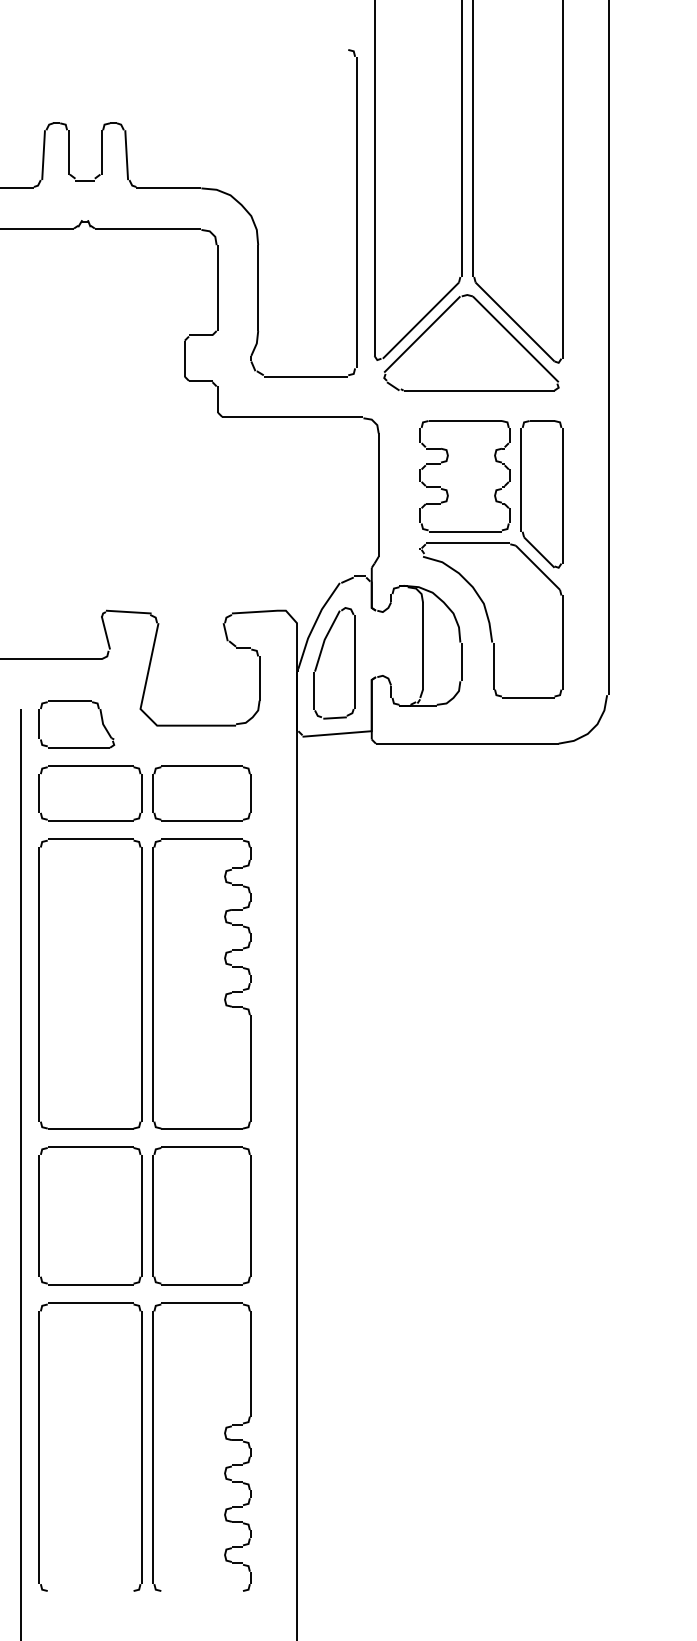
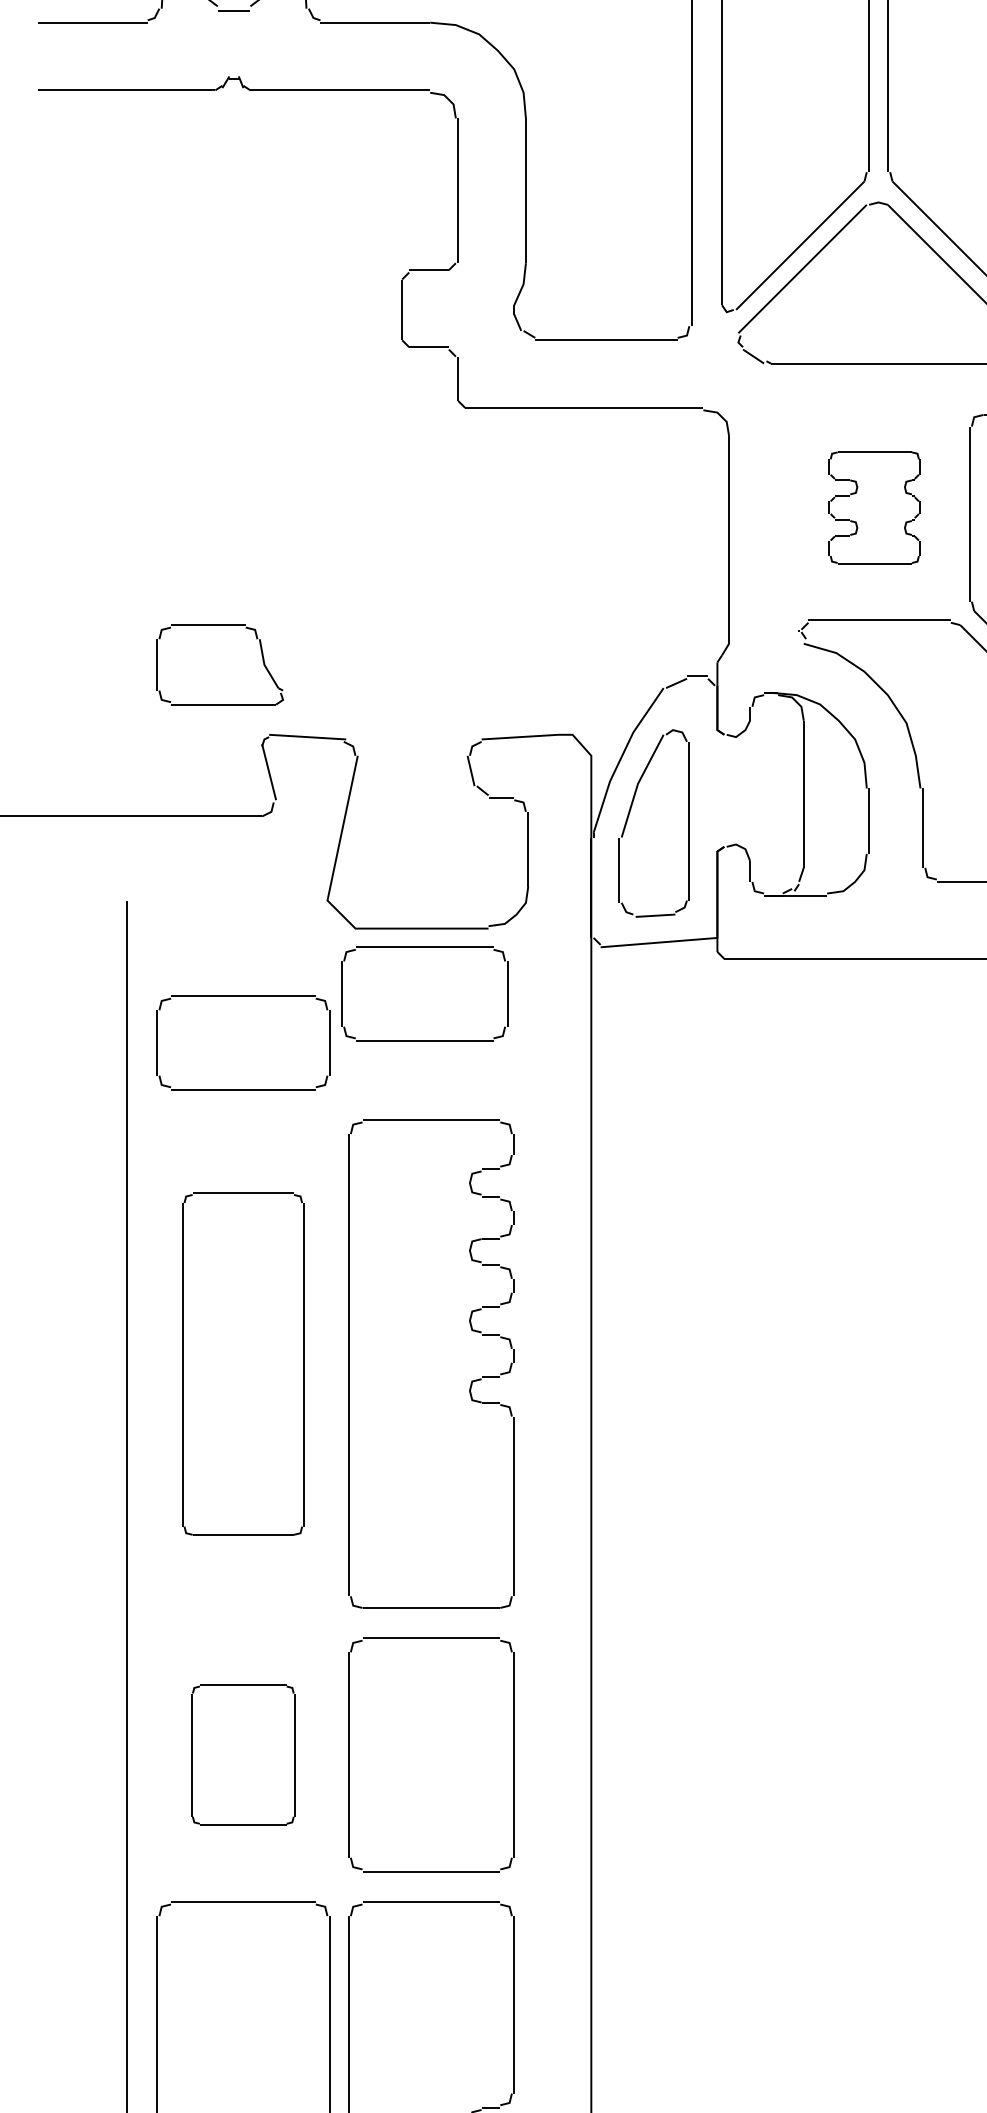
part: (464, 476) -> (873, 508), size x0.6
part: (76, 724) -> (219, 665), moved
part: (201, 793) -> (423, 994), moved
part: (90, 983) -> (243, 1363), size x0.7
part: (90, 1215) -> (243, 1754), size x0.6

